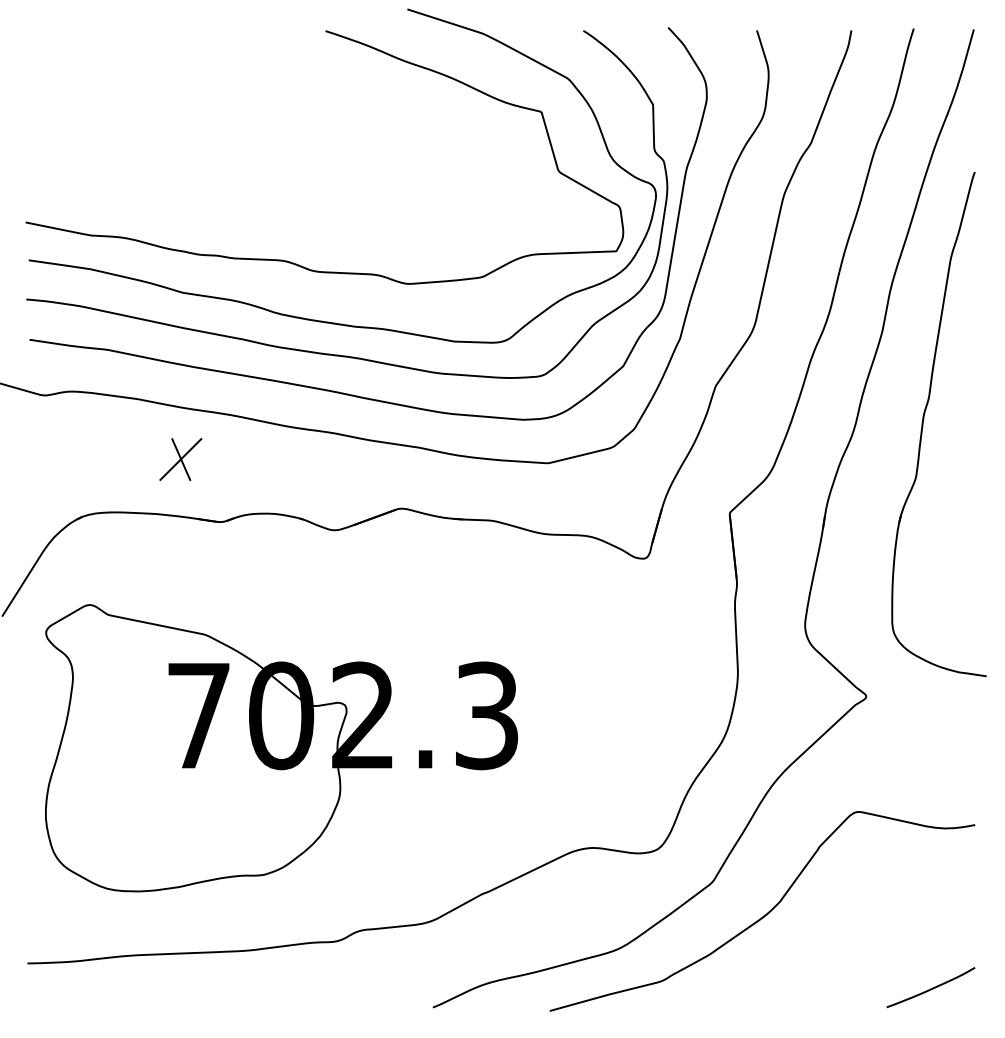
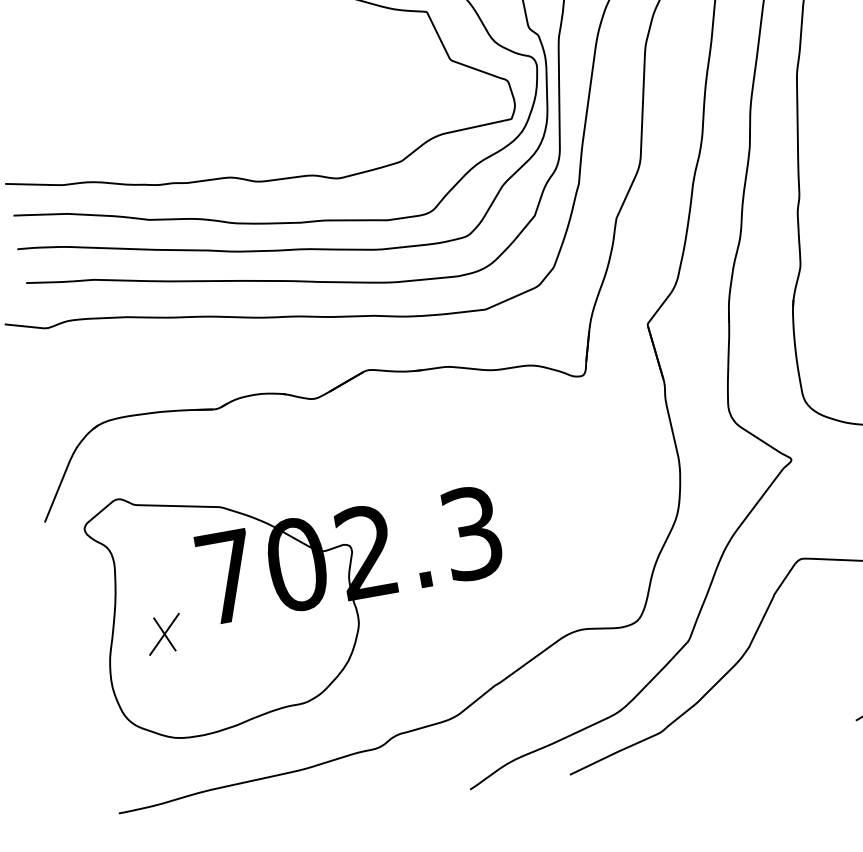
part: (180, 459) -> (164, 634), moved

